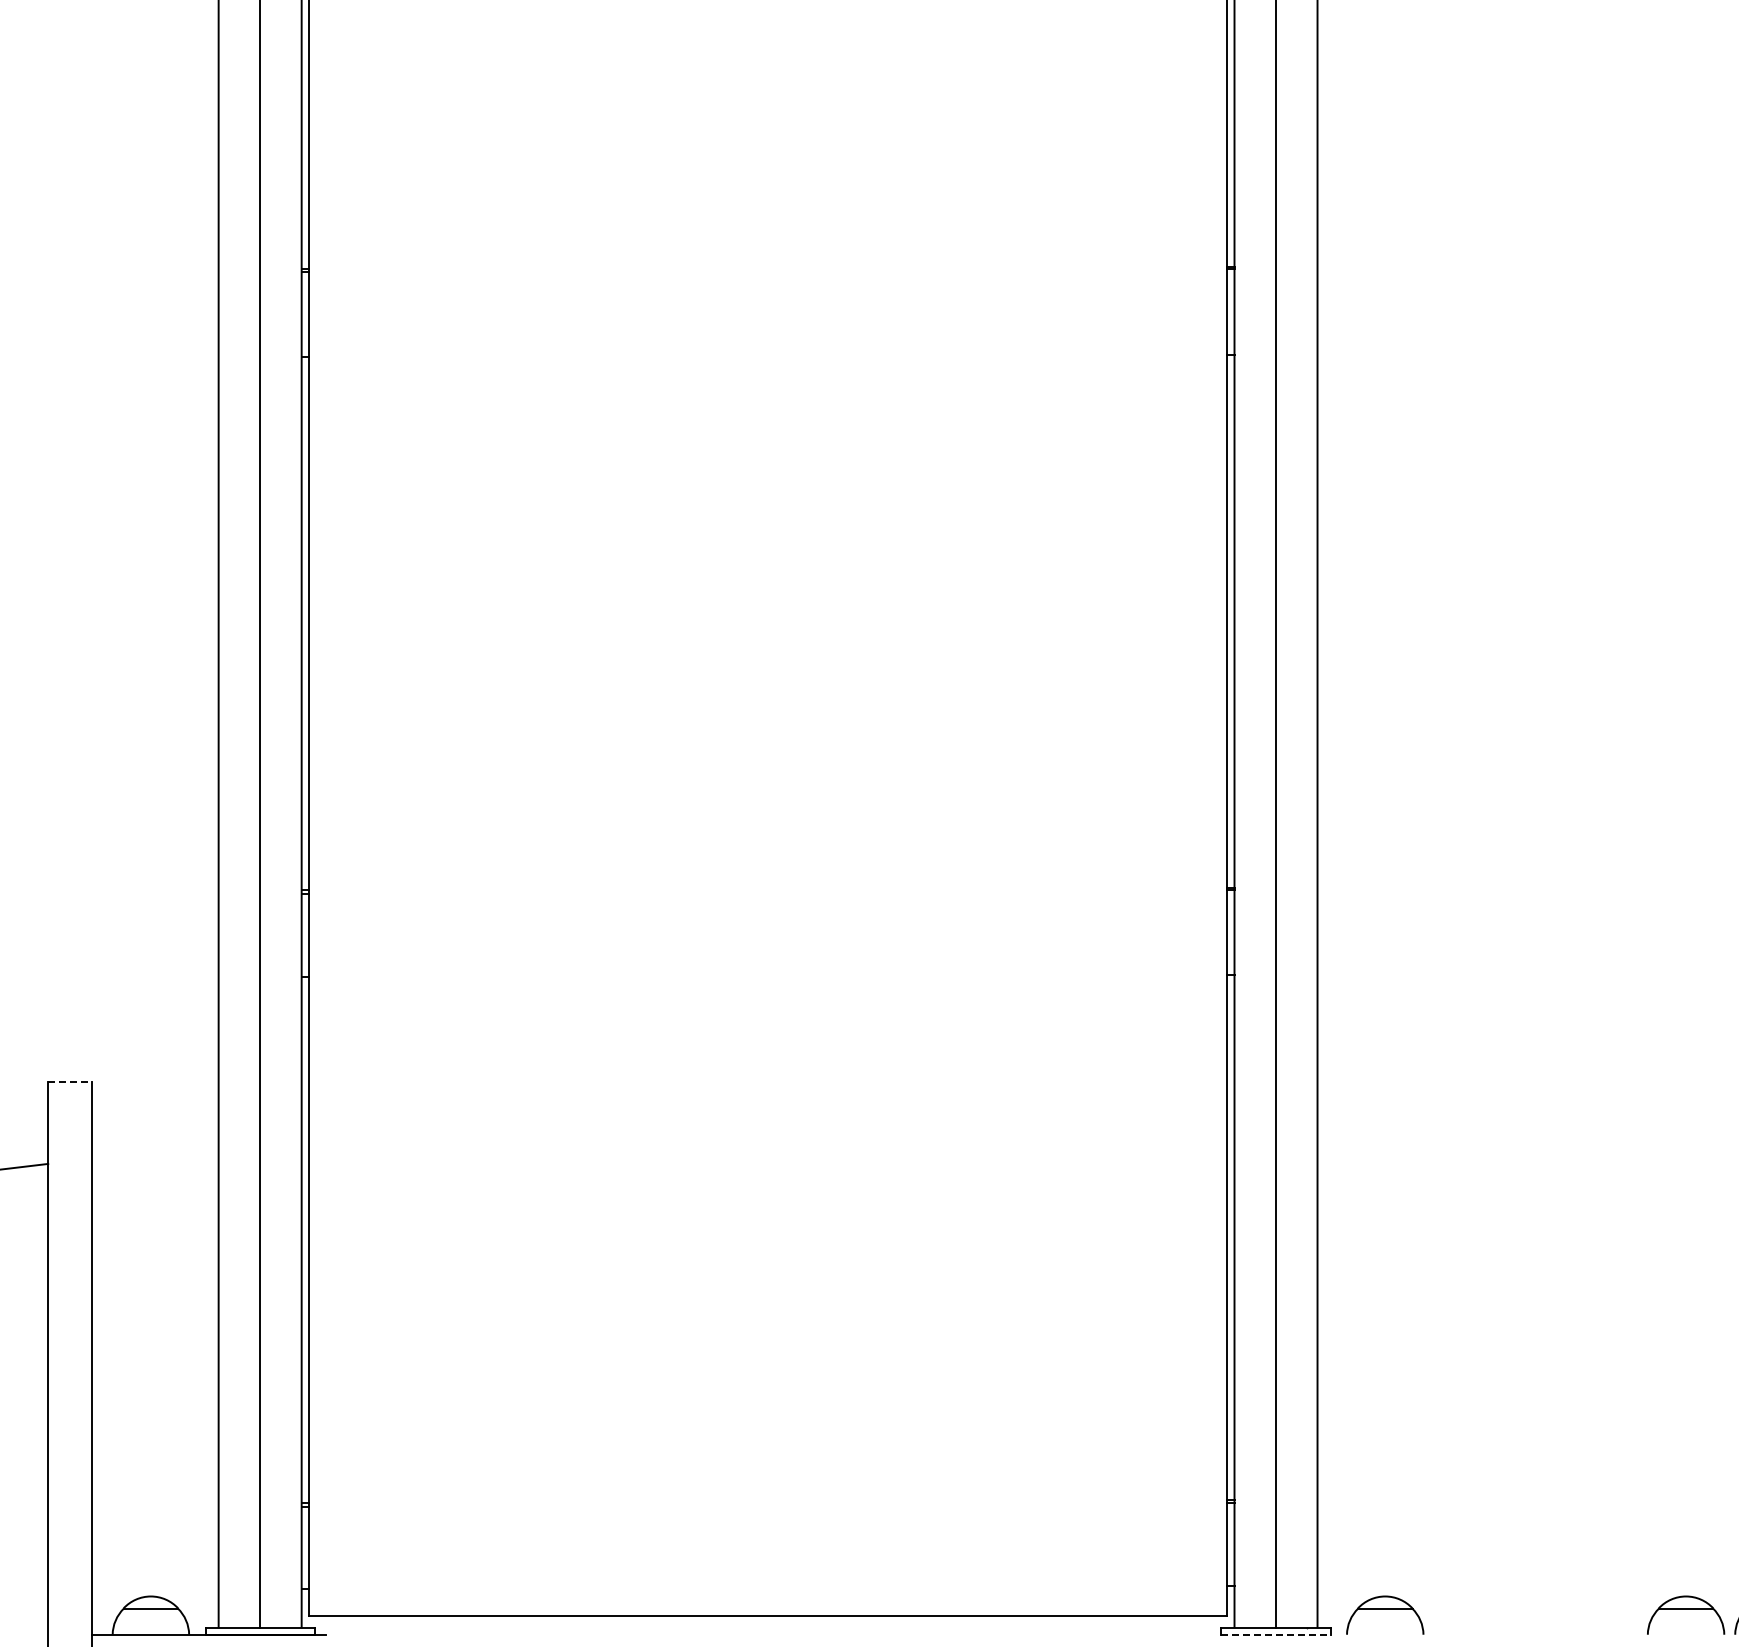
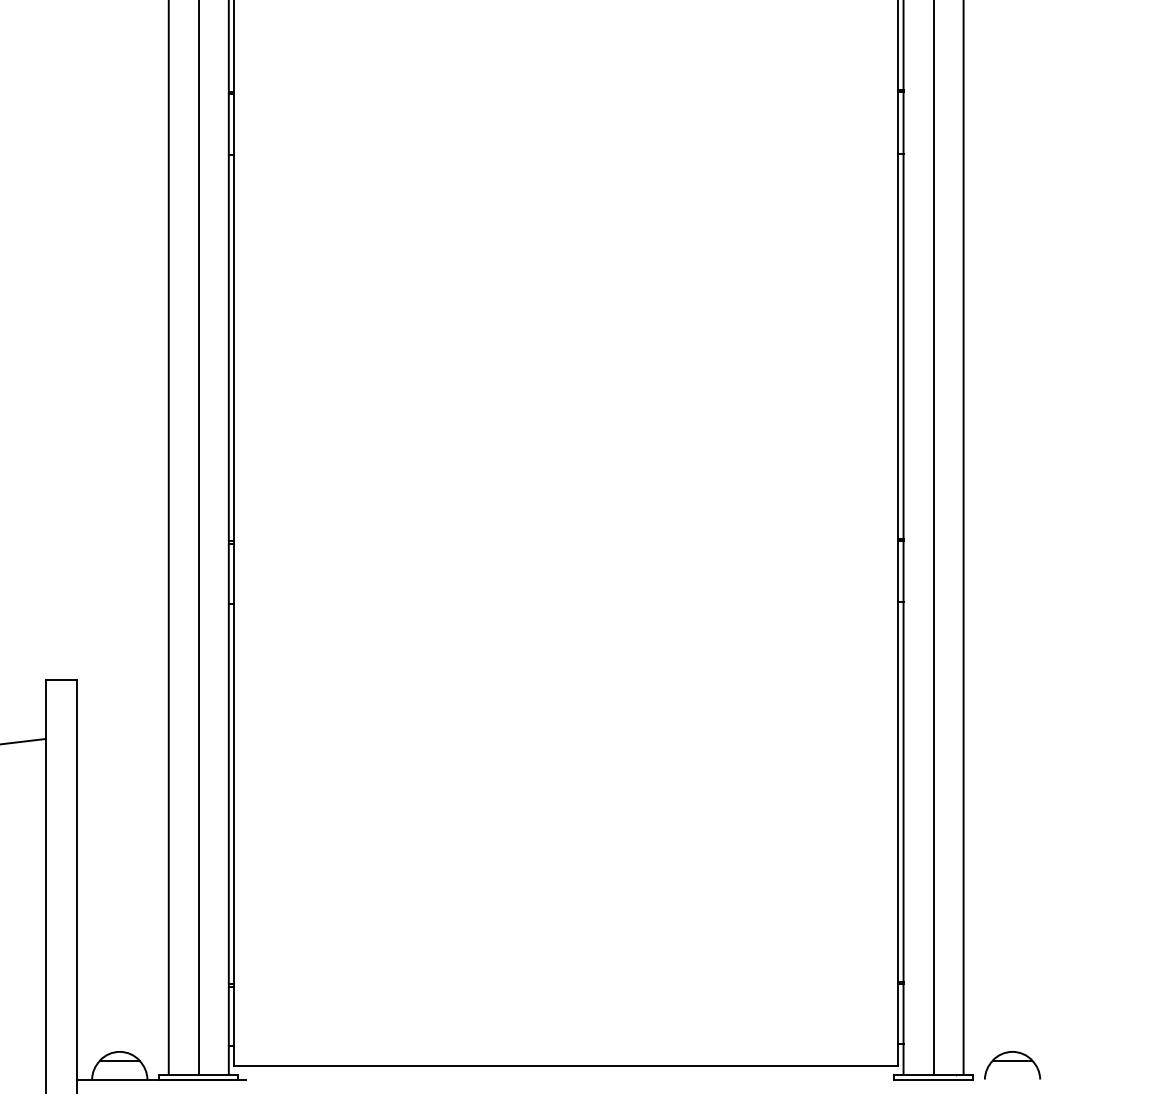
line: (70, 1081) -> (61, 679), dashed -> solid
line: (1276, 1634) -> (933, 1079), dashed -> solid

